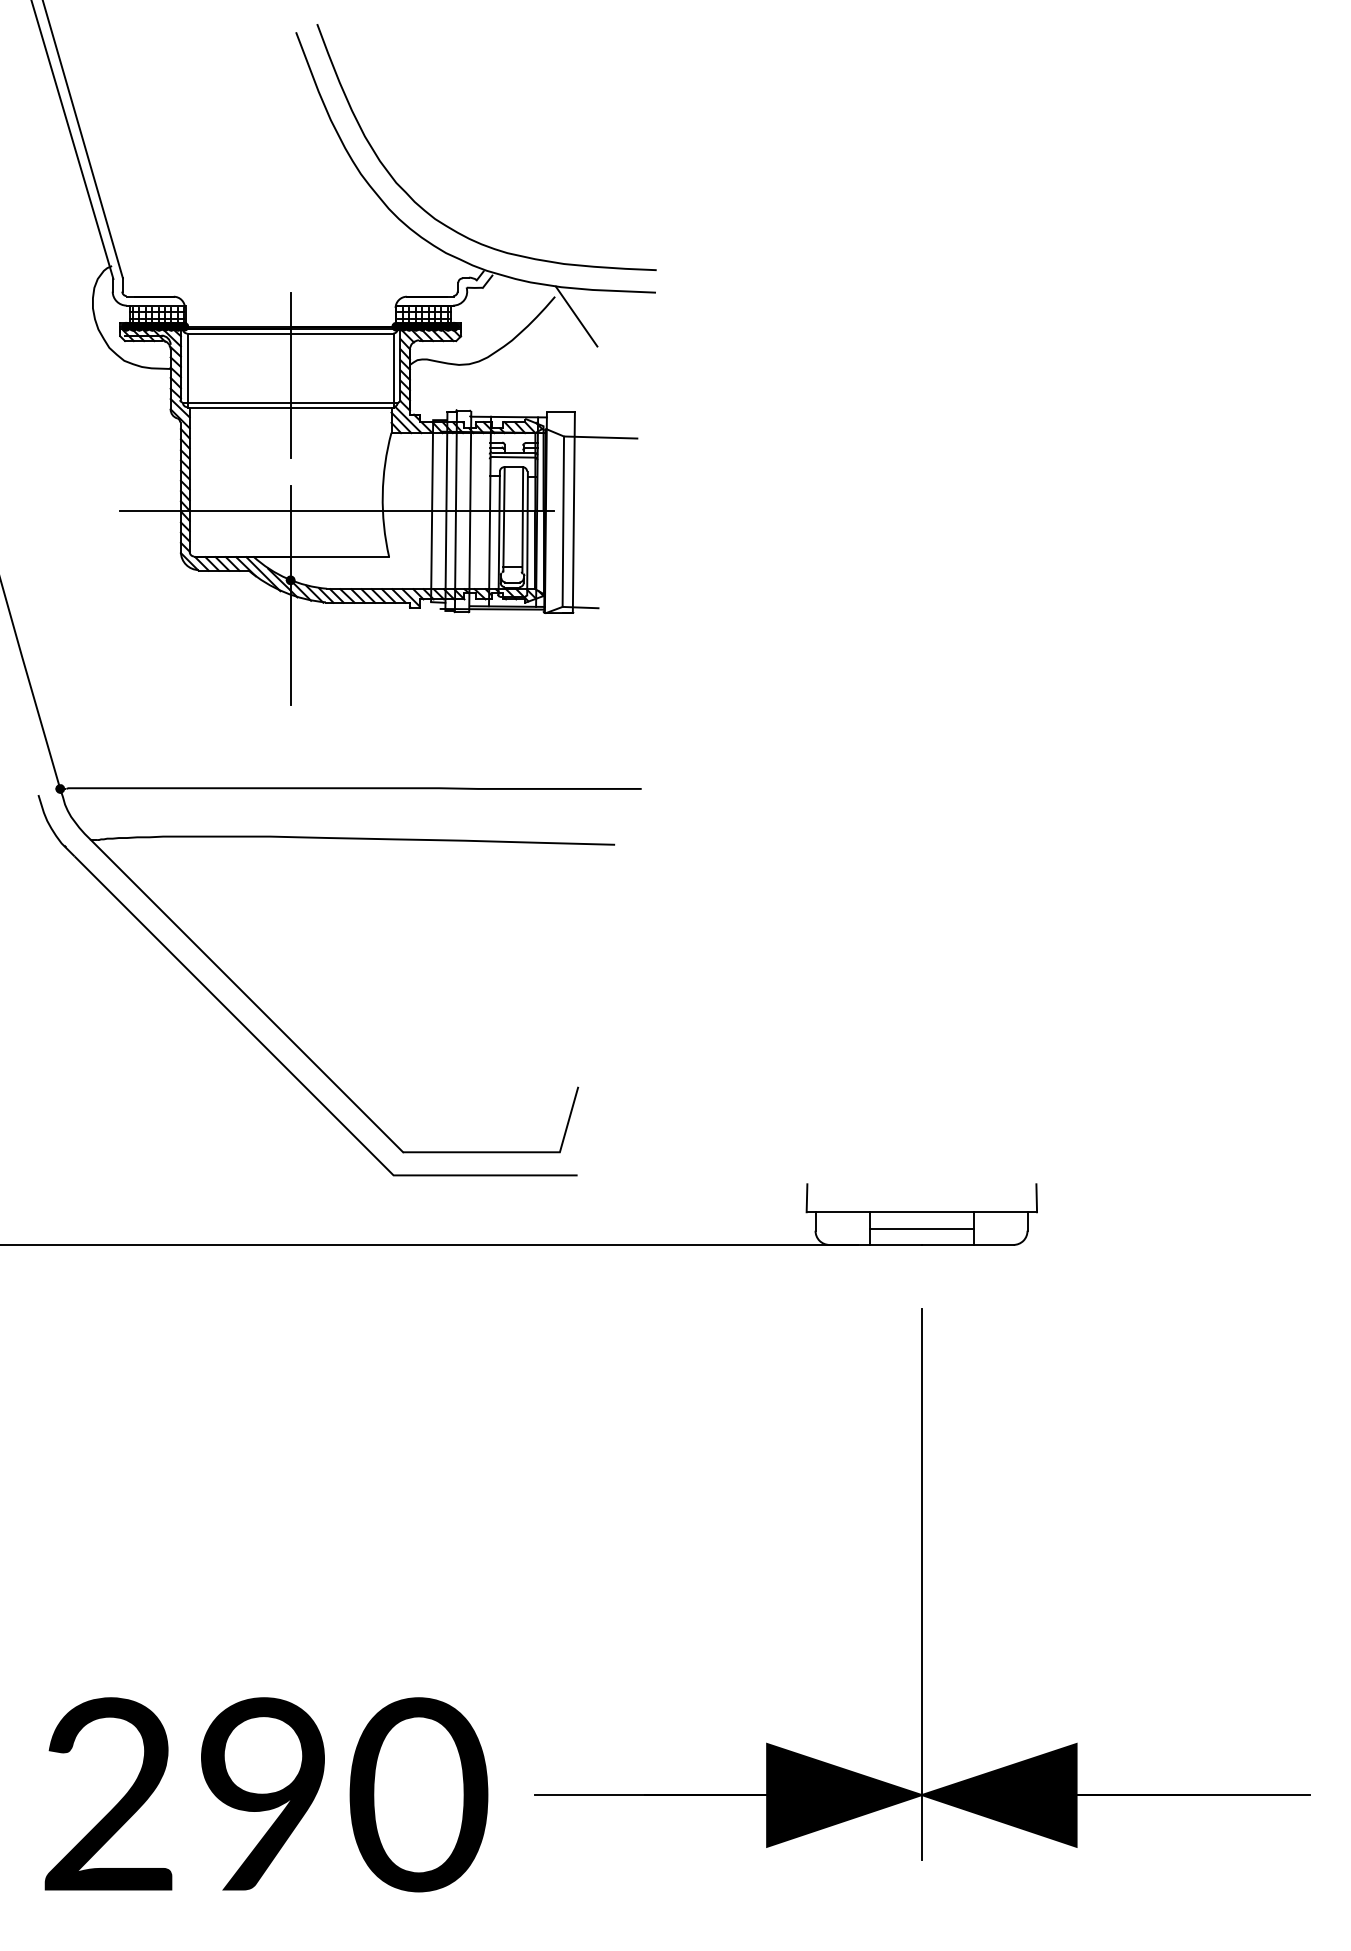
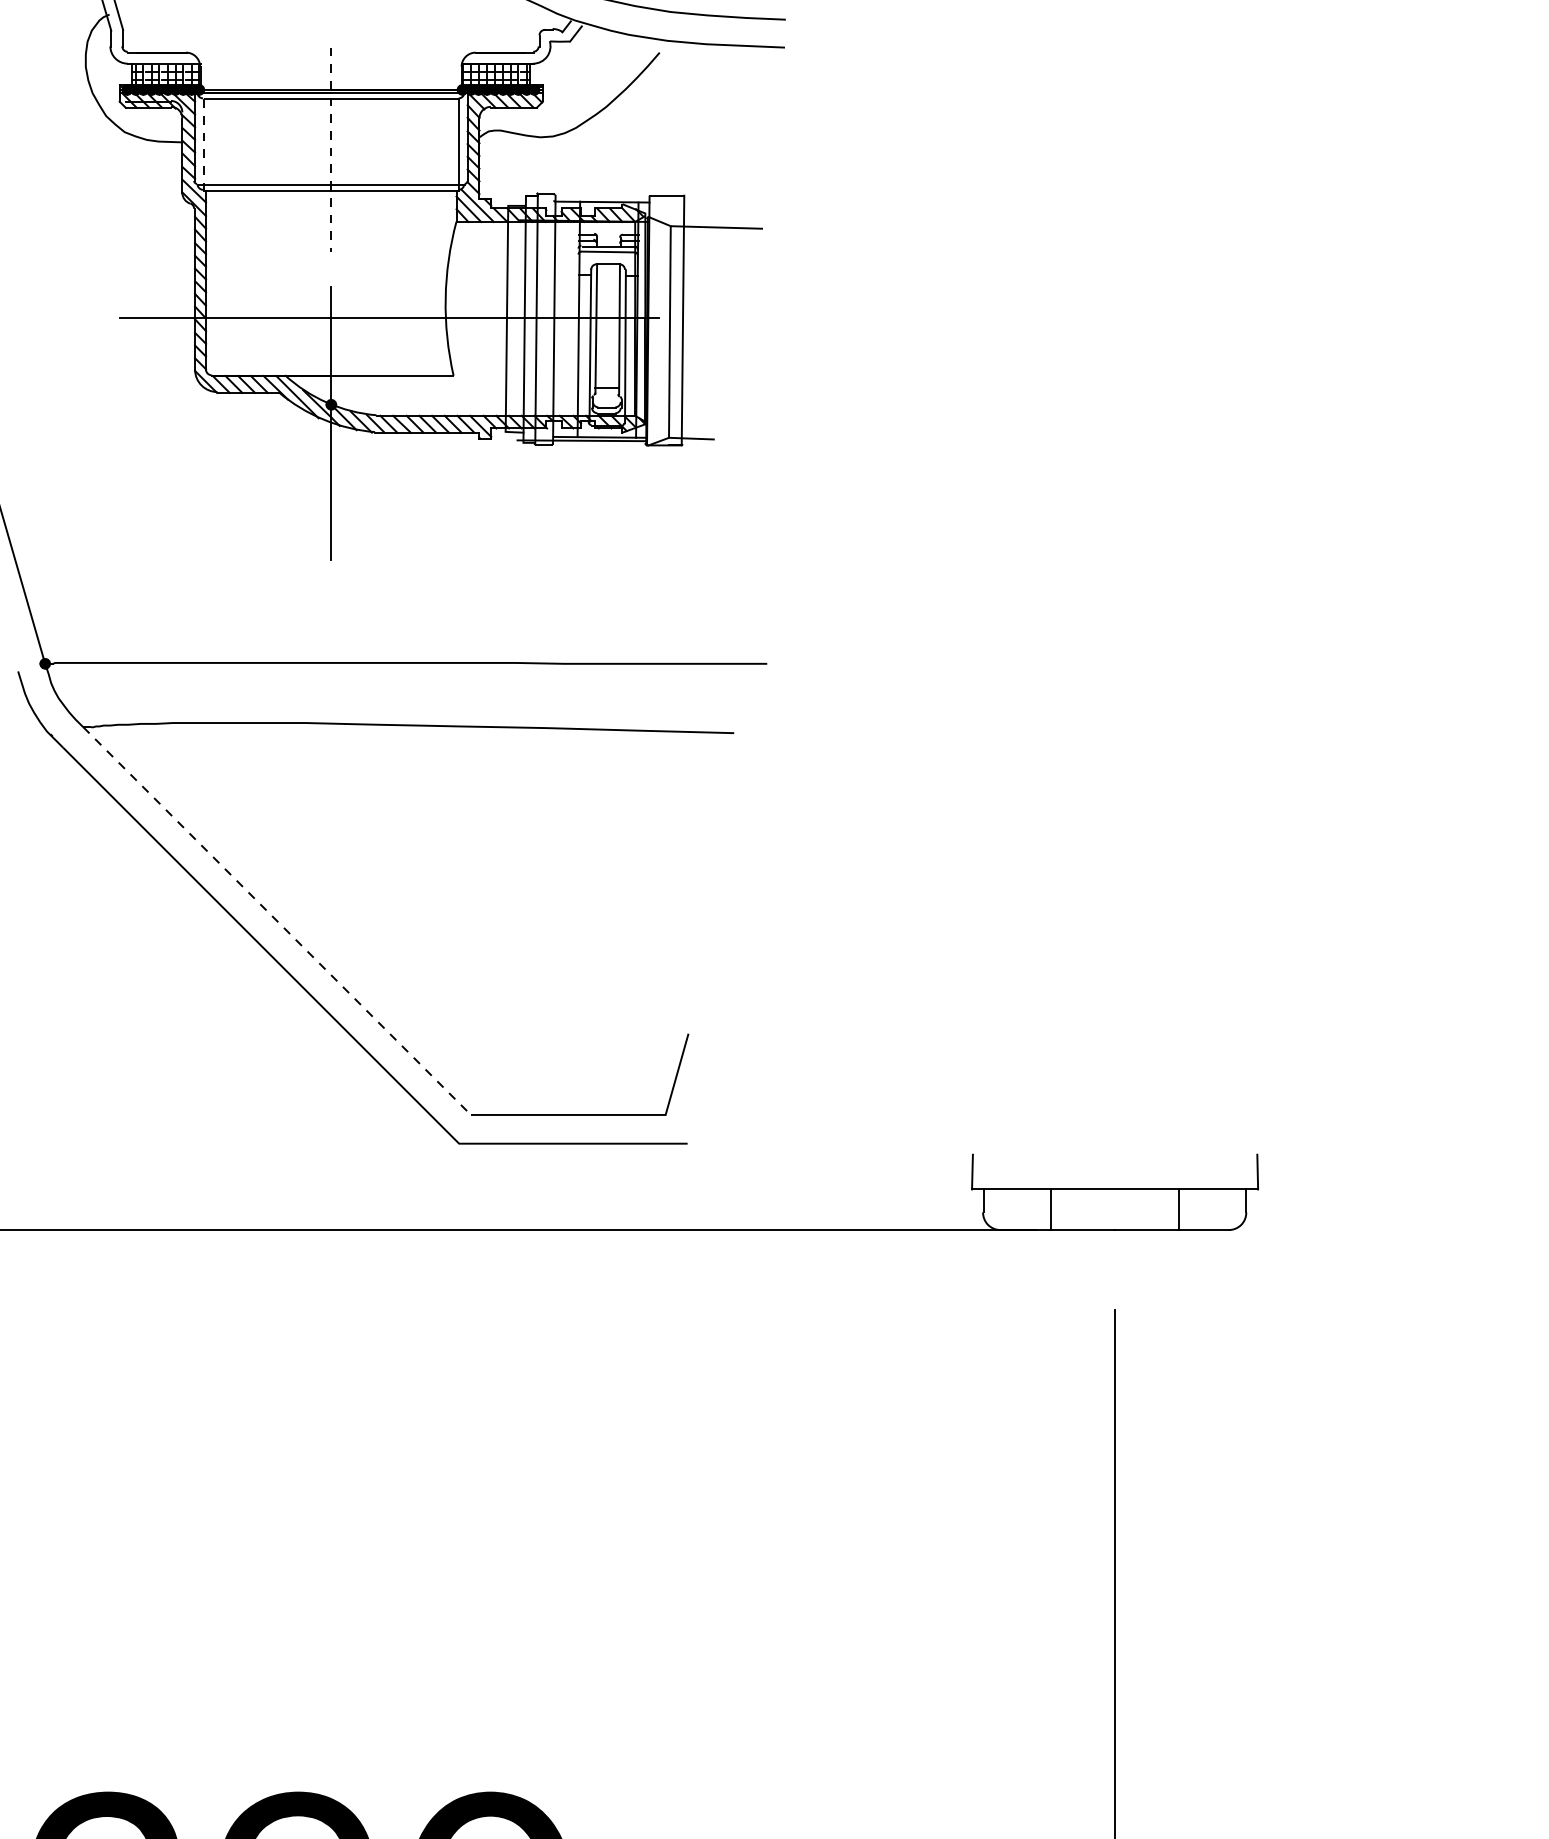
line: (576, 316) -> (686, 77), removed
line: (187, 371) -> (203, 145), solid -> dashed
line: (290, 375) -> (331, 150), solid -> dashed
line: (247, 996) -> (277, 921), solid -> dashed
line: (921, 1228) -> (1114, 1209), removed

